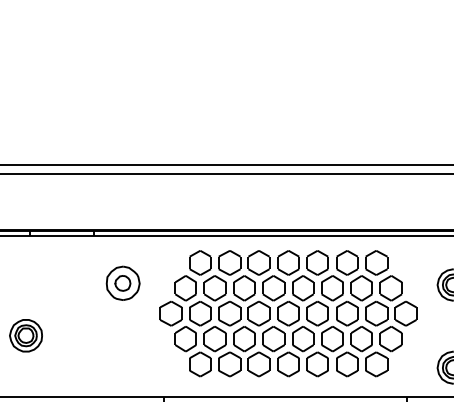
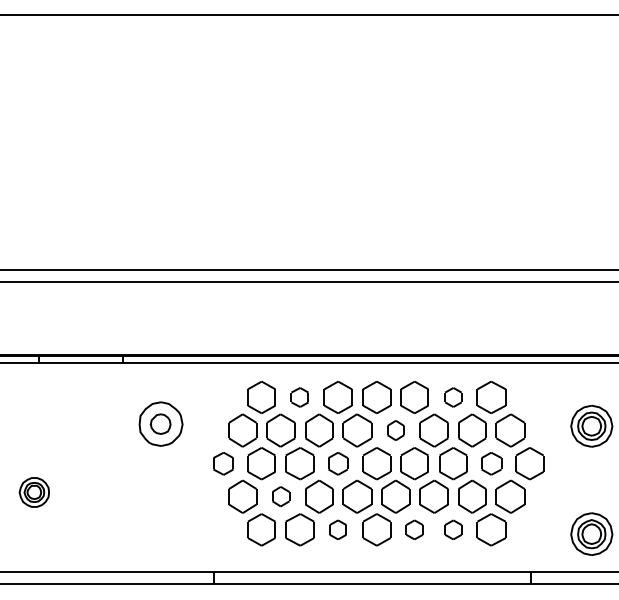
part: (229, 262) -> (299, 397), size x0.6
part: (347, 262) -> (453, 397), size x0.6
part: (302, 288) -> (395, 430), size x0.6
part: (171, 313) -> (223, 463), size x0.7
part: (258, 313) -> (337, 463), size x0.7
part: (376, 313) -> (491, 463), size x0.7
part: (26, 335) -> (34, 492), size x0.7
part: (214, 338) -> (280, 496), size x0.6
part: (258, 364) -> (337, 529), size x0.6
part: (317, 364) -> (414, 529), size x0.6
part: (347, 364) -> (453, 529), size x0.6

